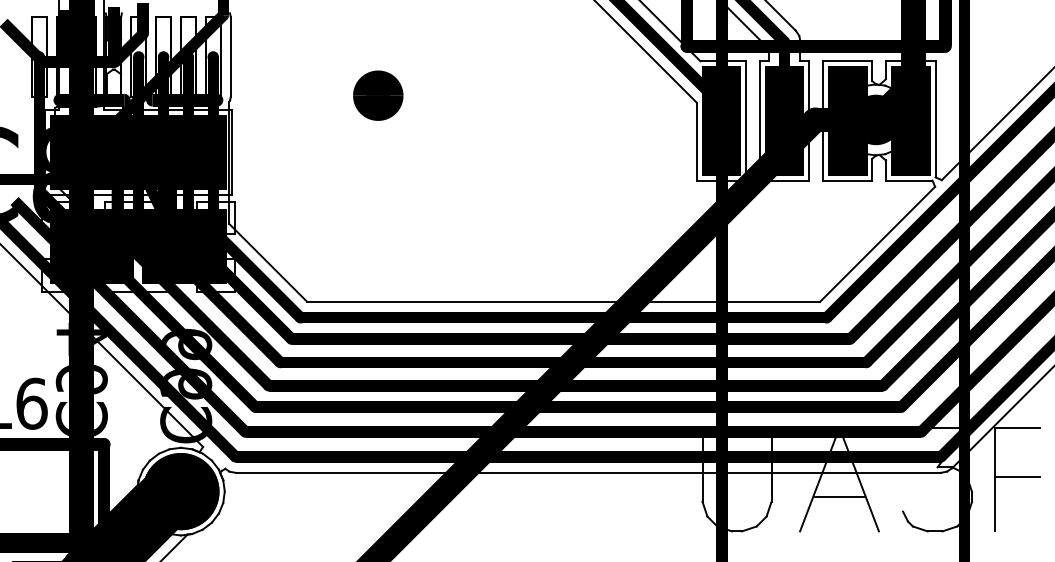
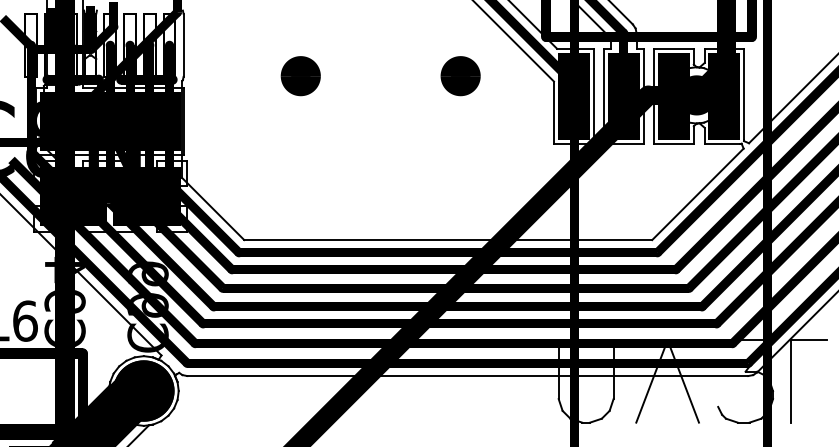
part: (579, 95) -> (460, 75), added
line: (1017, 477) -> (809, 379), removed
line: (839, 496) -> (667, 394), removed

